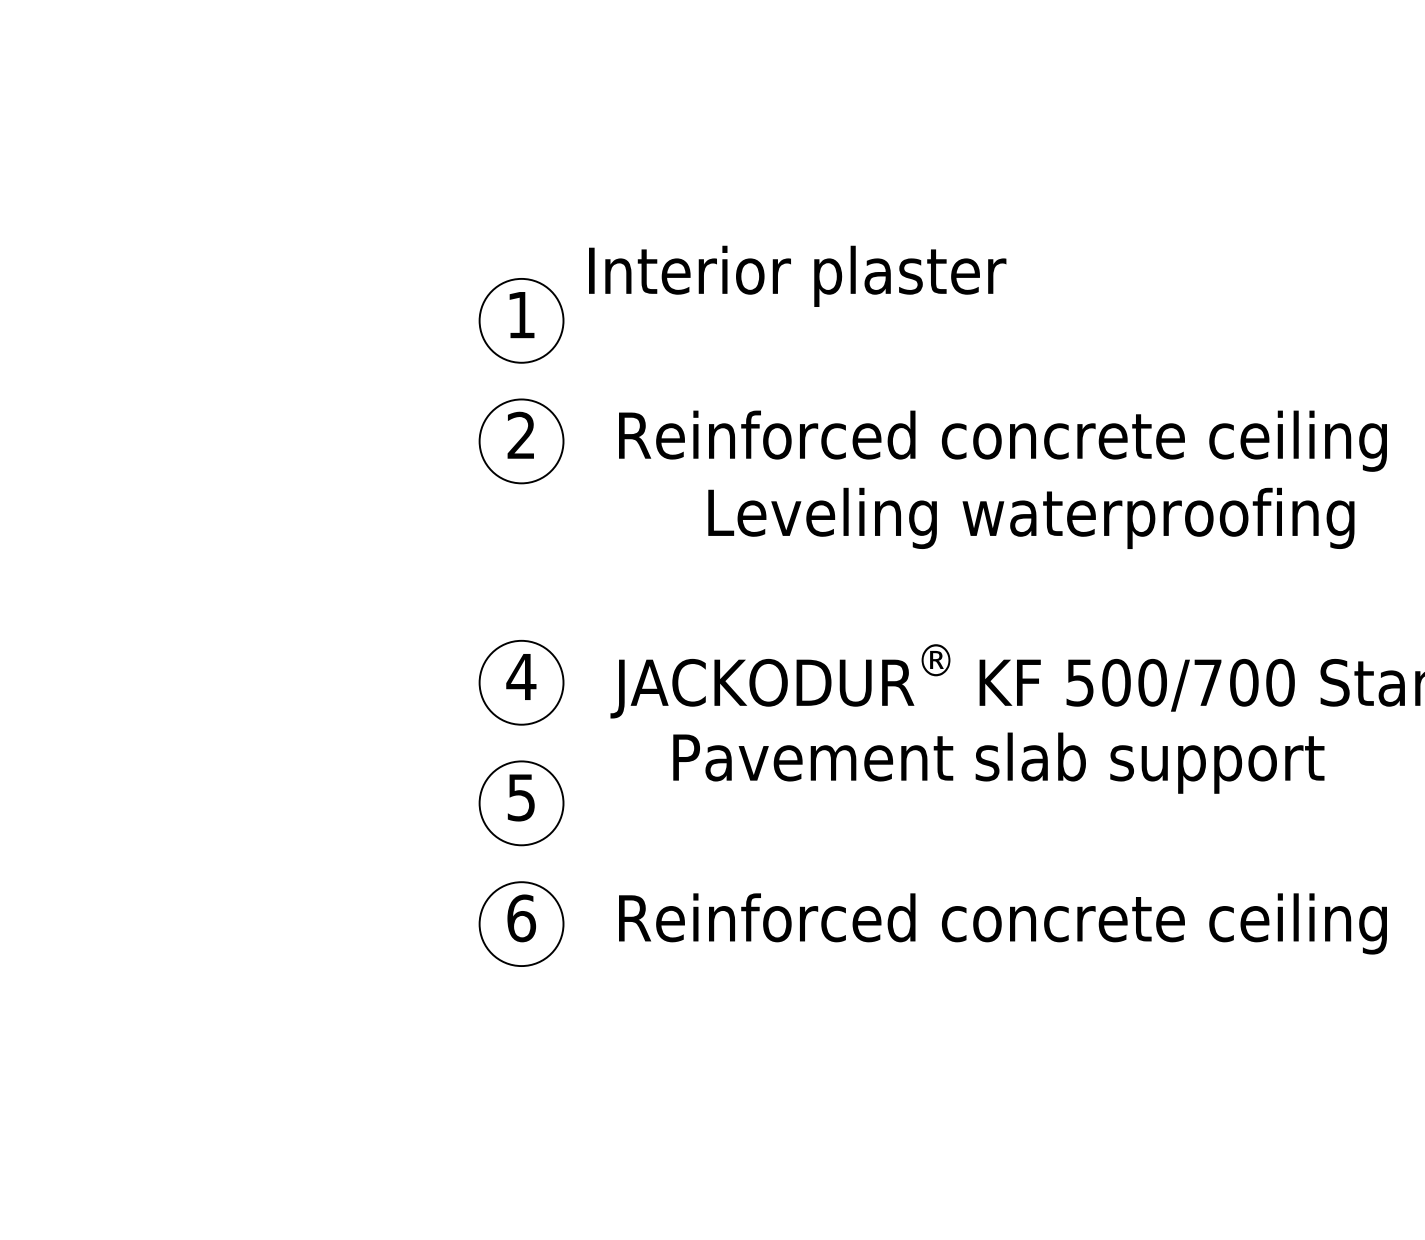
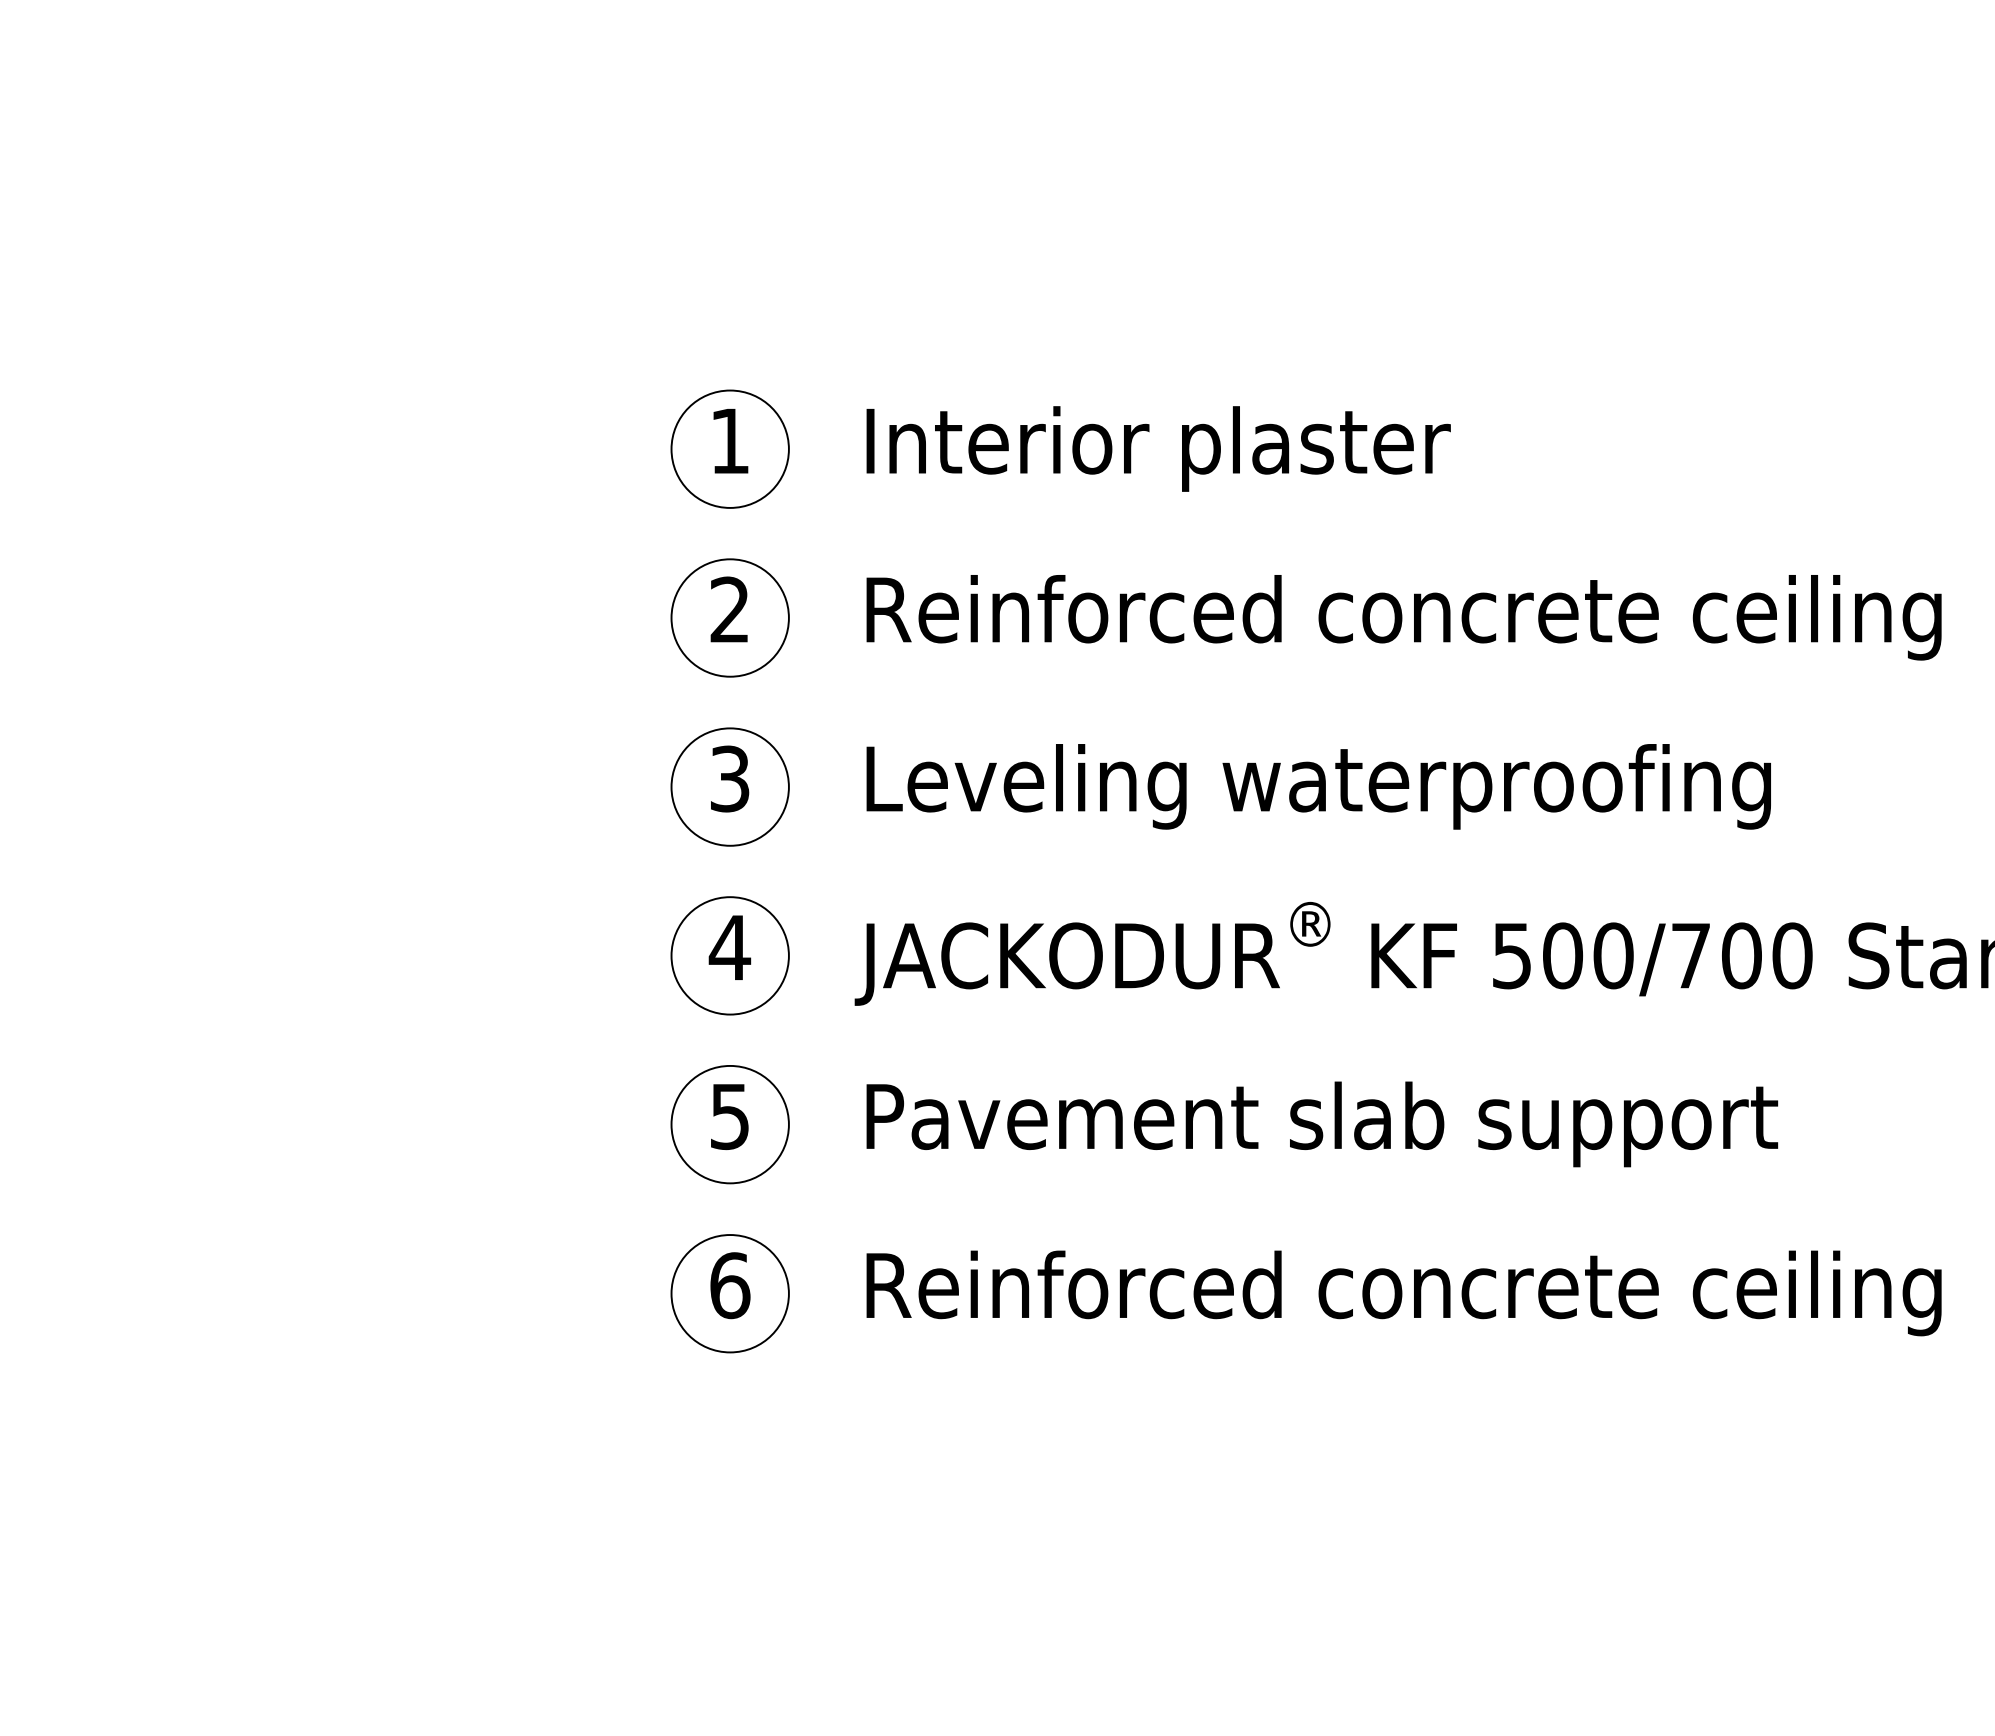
text: (797, 276) -> (1158, 448), moved
text: (1031, 518) -> (1318, 786), moved
part: (521, 561) -> (729, 786), added
text: (998, 763) -> (1322, 1124), moved

